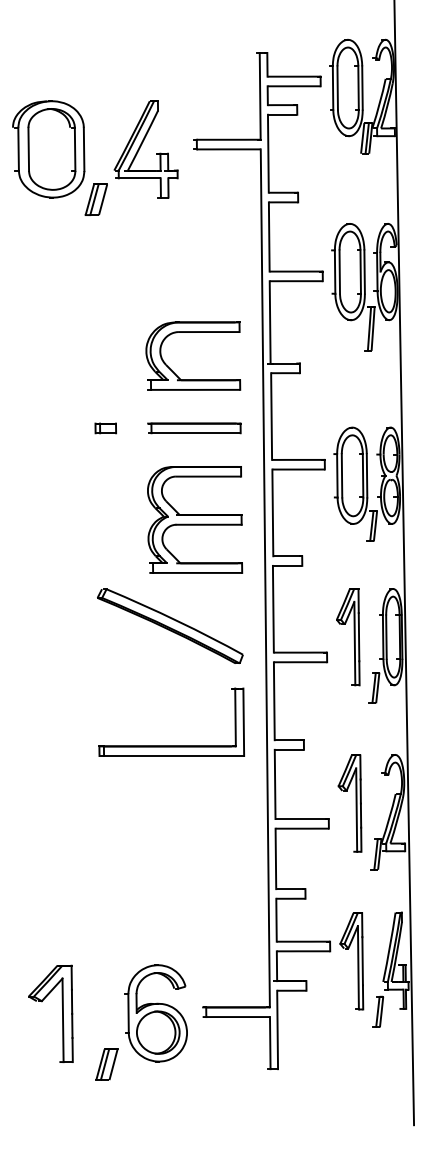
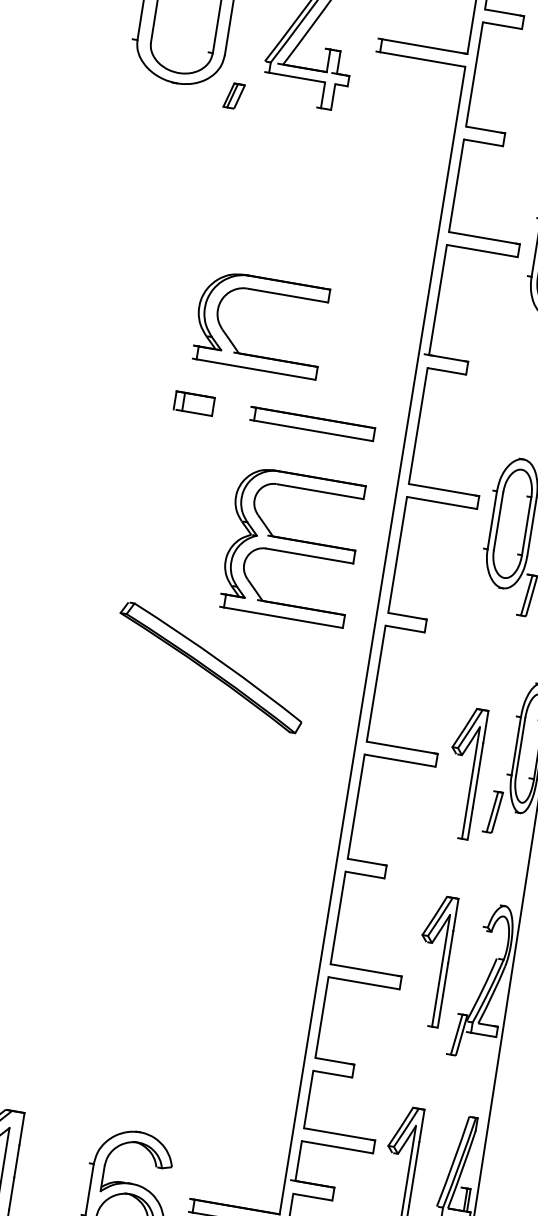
part: (95, 199) -> (233, 95), size x0.6
part: (193, 332) -> (266, 292), moved
part: (105, 428) -> (193, 403), size x1.4
part: (170, 625) -> (211, 666), moved
part: (348, 637) -> (463, 773), moved
part: (171, 745) -> (208, 842), removed

